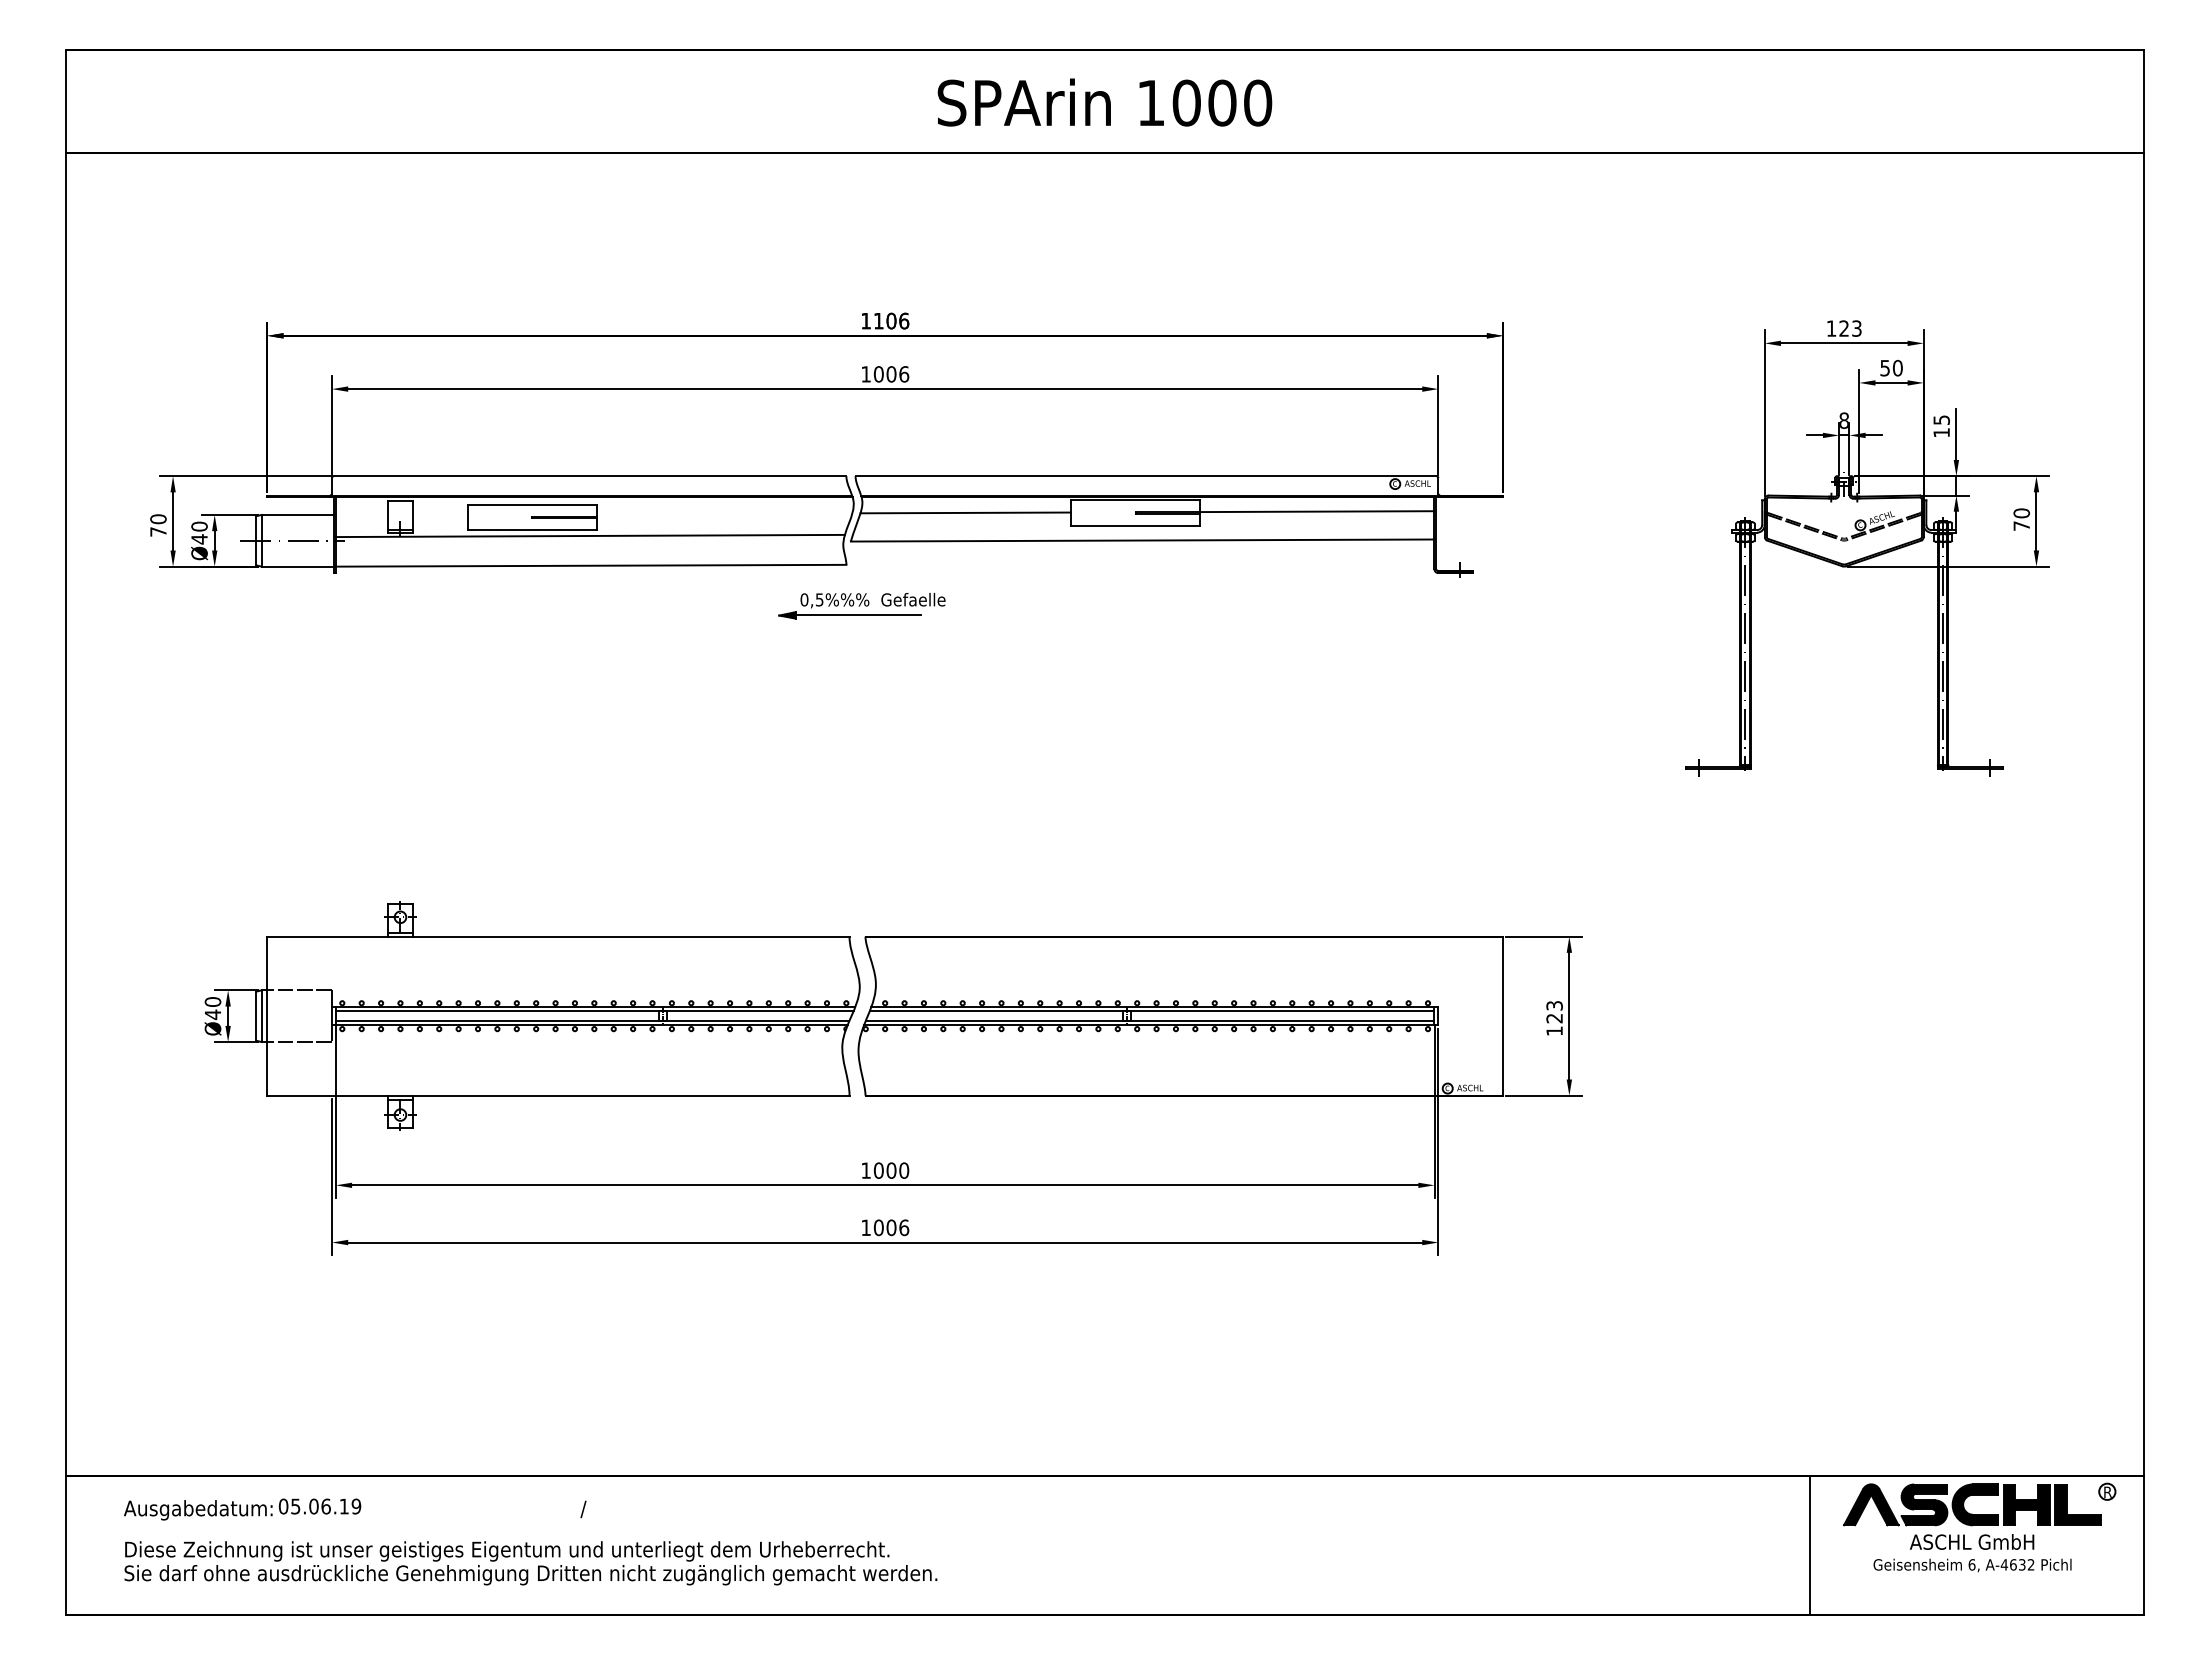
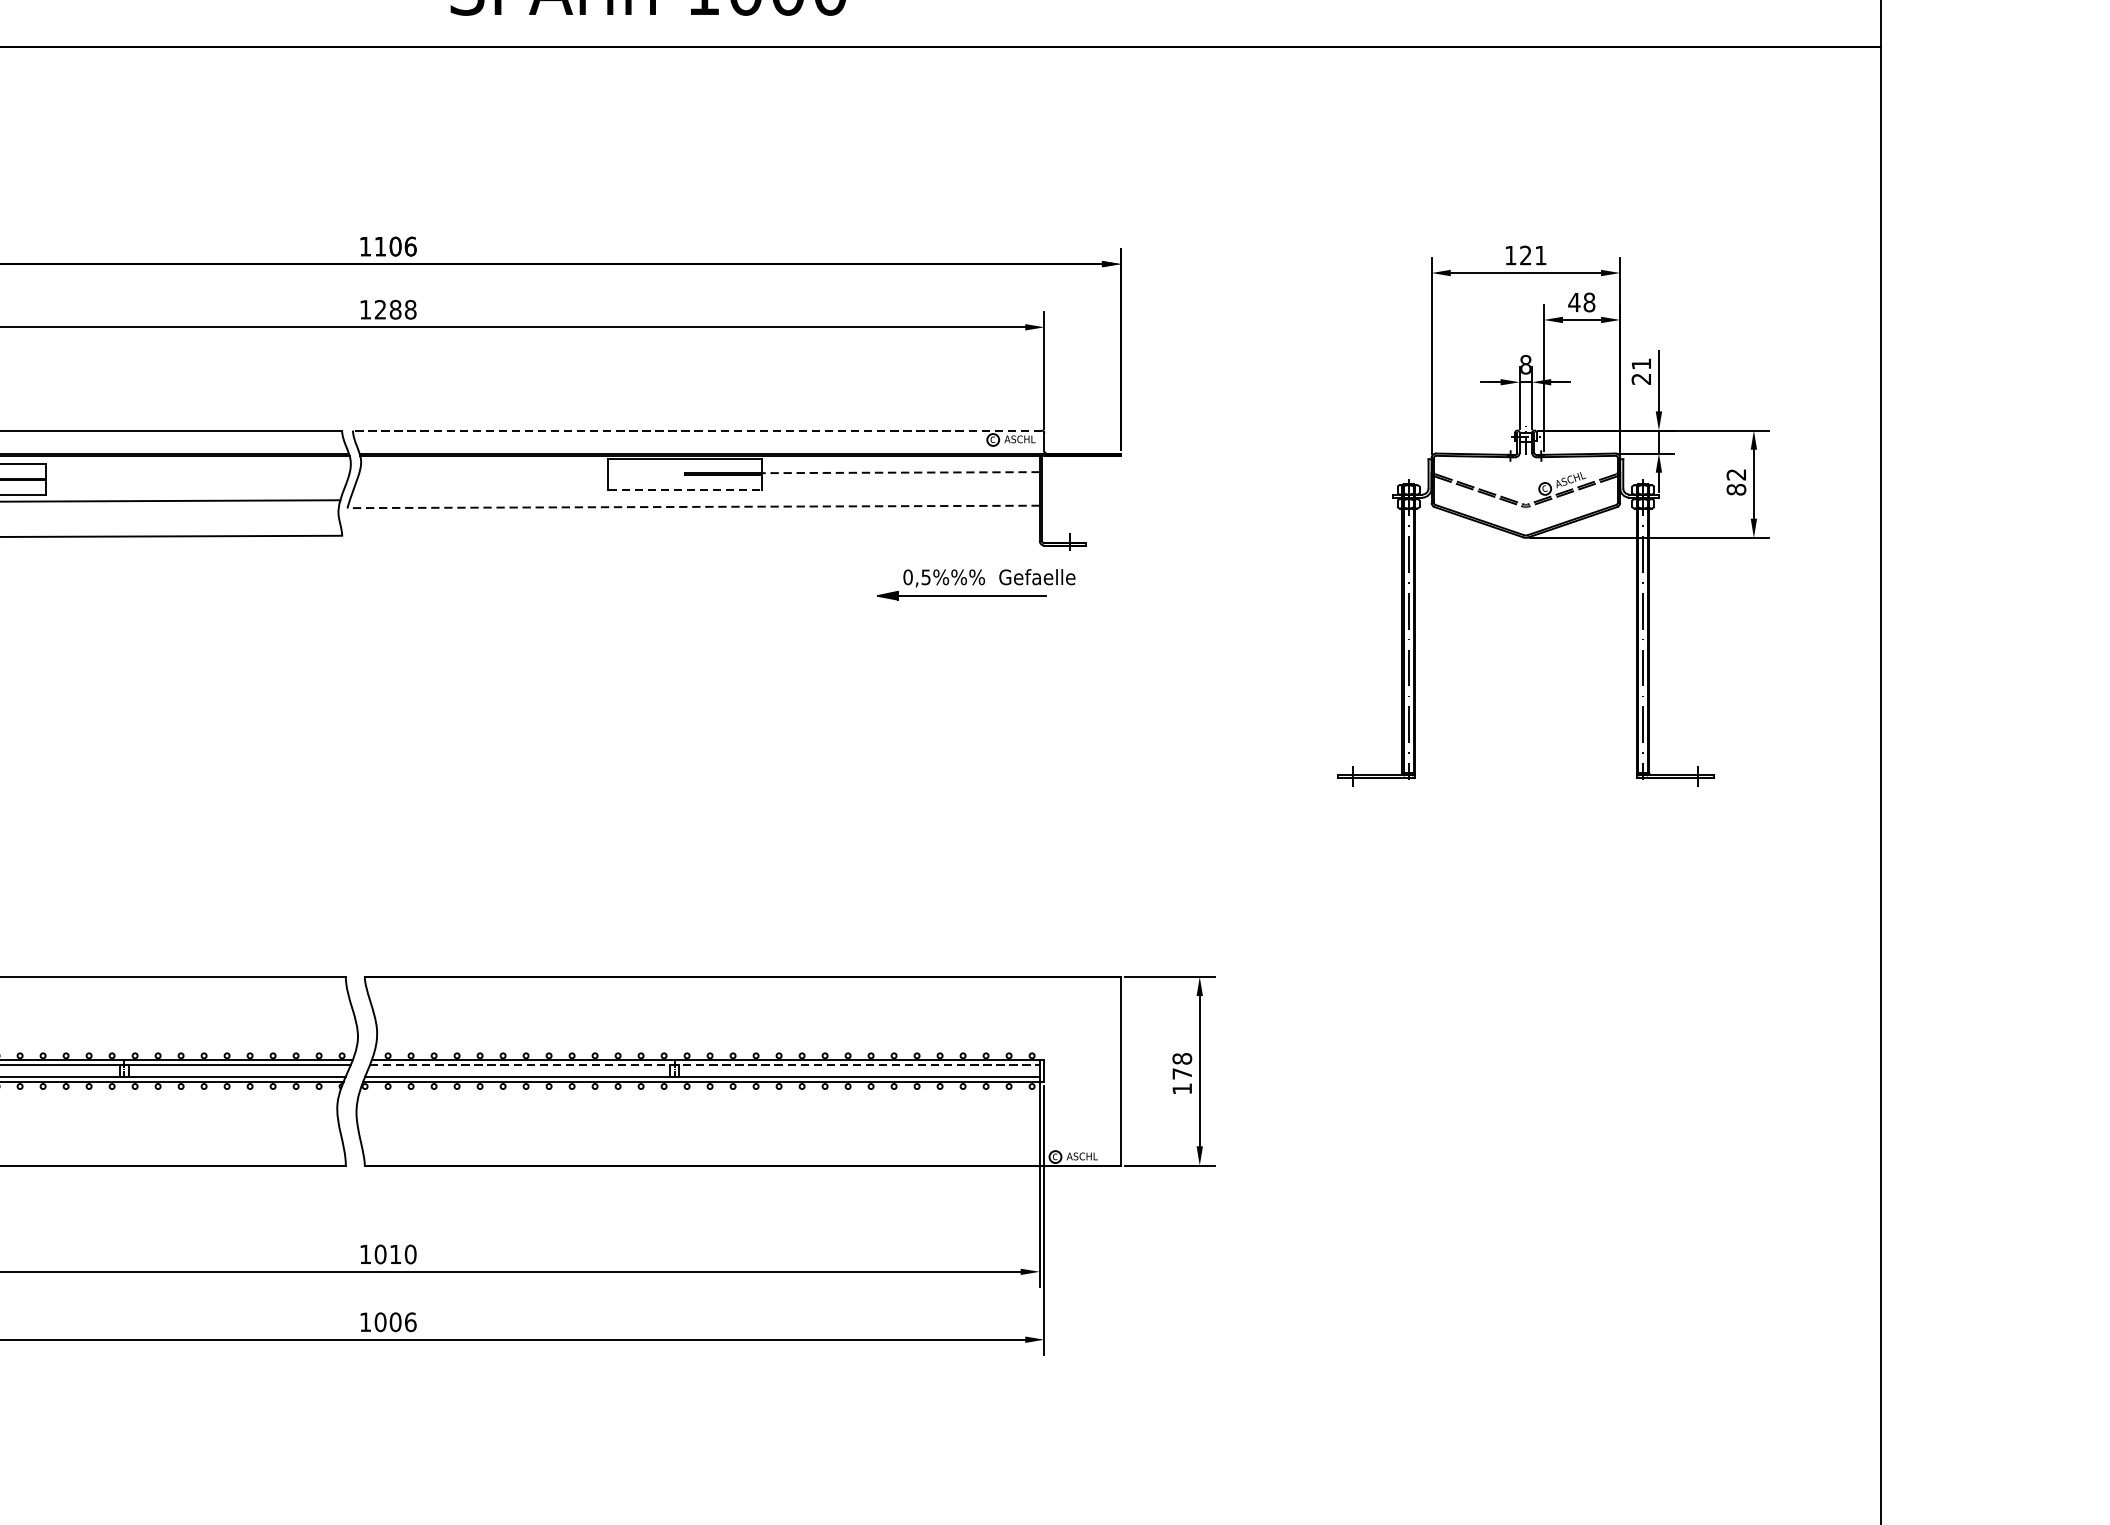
text: (1856, 328) -> (1540, 255), 123 -> 121
text: (1890, 368) -> (1580, 302), 50 -> 48
text: (891, 374) -> (395, 309), 1006 -> 1288
text: (1941, 426) -> (1641, 371), 15 -> 21
line: (1145, 476) -> (696, 430), solid -> dashed
line: (1316, 511) -> (899, 472), solid -> dashed
line: (965, 512) -> (483, 473), removed
text: (2021, 519) -> (1736, 481), 70 -> 82
line: (1135, 525) -> (685, 489), solid -> dashed
line: (1142, 540) -> (693, 506), solid -> dashed
part: (861, 606) -> (975, 585), moved
line: (1152, 1011) -> (705, 1065), solid -> dashed
text: (1554, 1011) -> (1182, 1065), 123 -> 178
text: (891, 1170) -> (395, 1254), 1000 -> 1010

